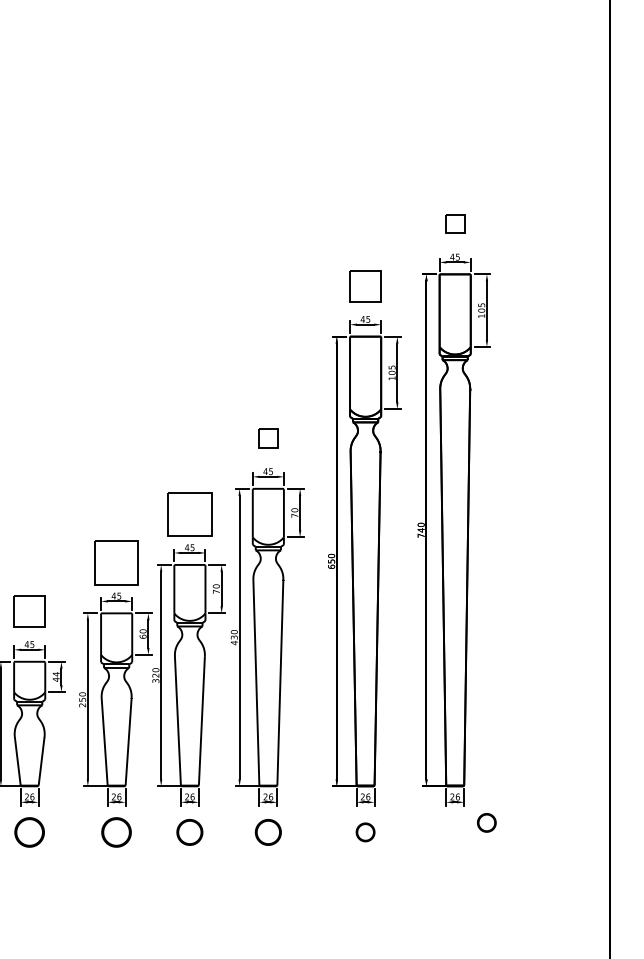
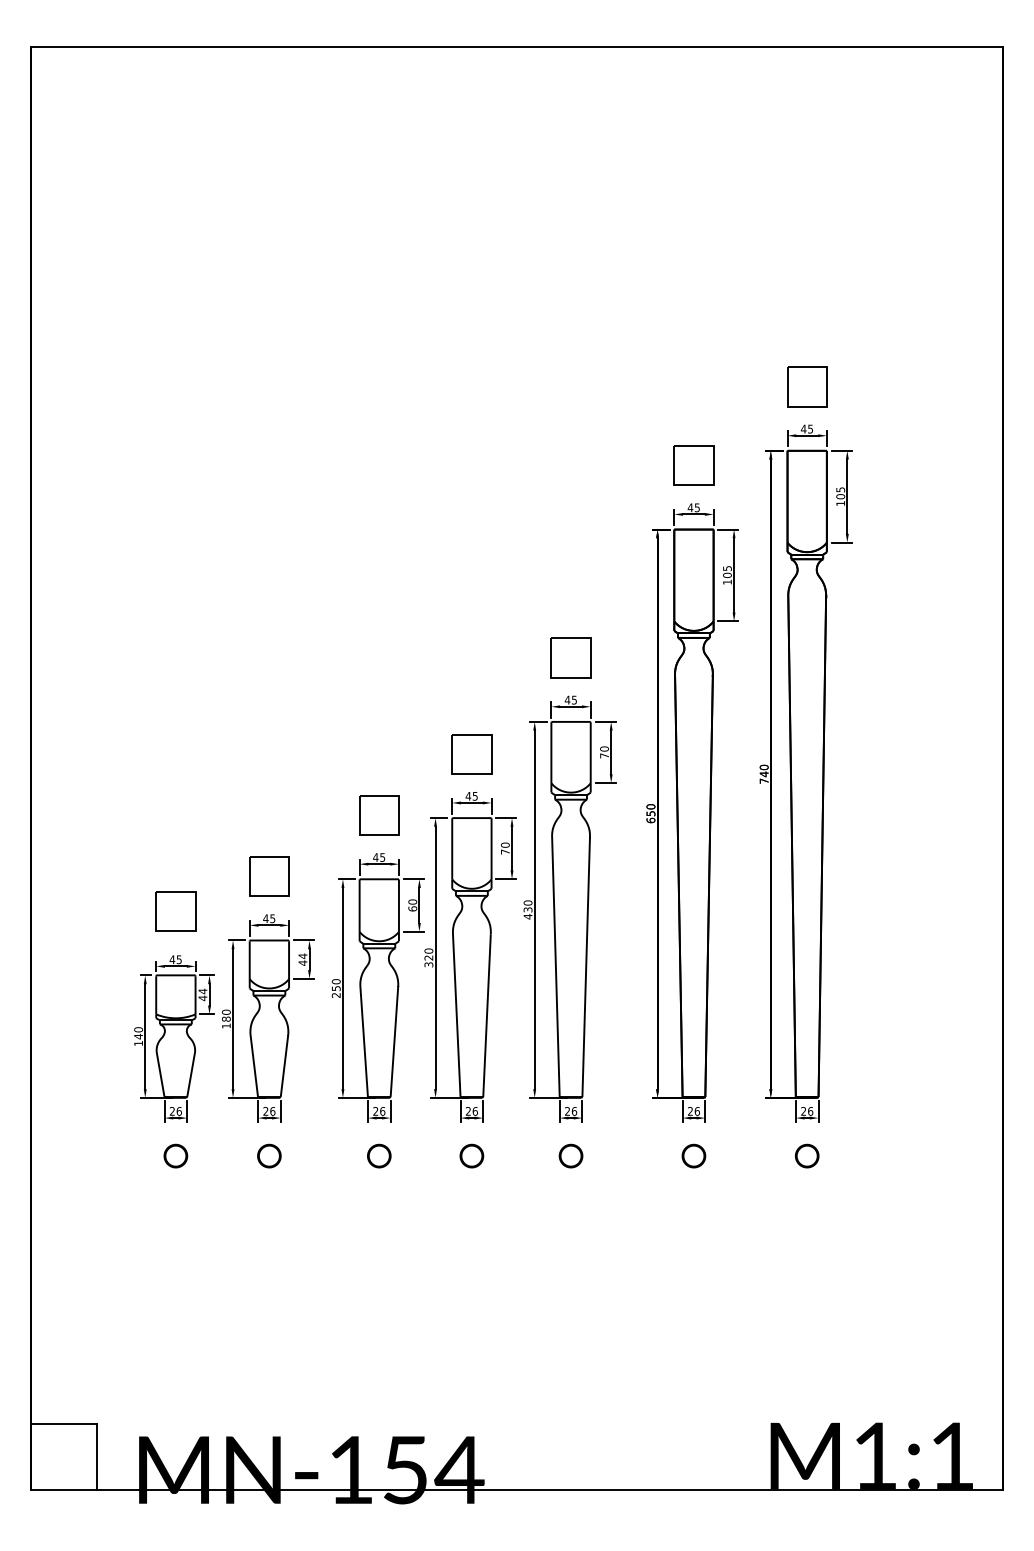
part: (455, 223) -> (807, 386), size x1.67
part: (267, 437) -> (570, 657), size x1.67
part: (189, 514) -> (471, 754), size x0.71
part: (116, 562) -> (379, 815), size x0.71
part: (487, 822) -> (807, 1155), moved
part: (29, 831) -> (269, 1155), size x0.62
part: (116, 831) -> (379, 1155), size x0.62
part: (189, 831) -> (471, 1155), size x0.71
part: (267, 831) -> (570, 1155), size x0.71

